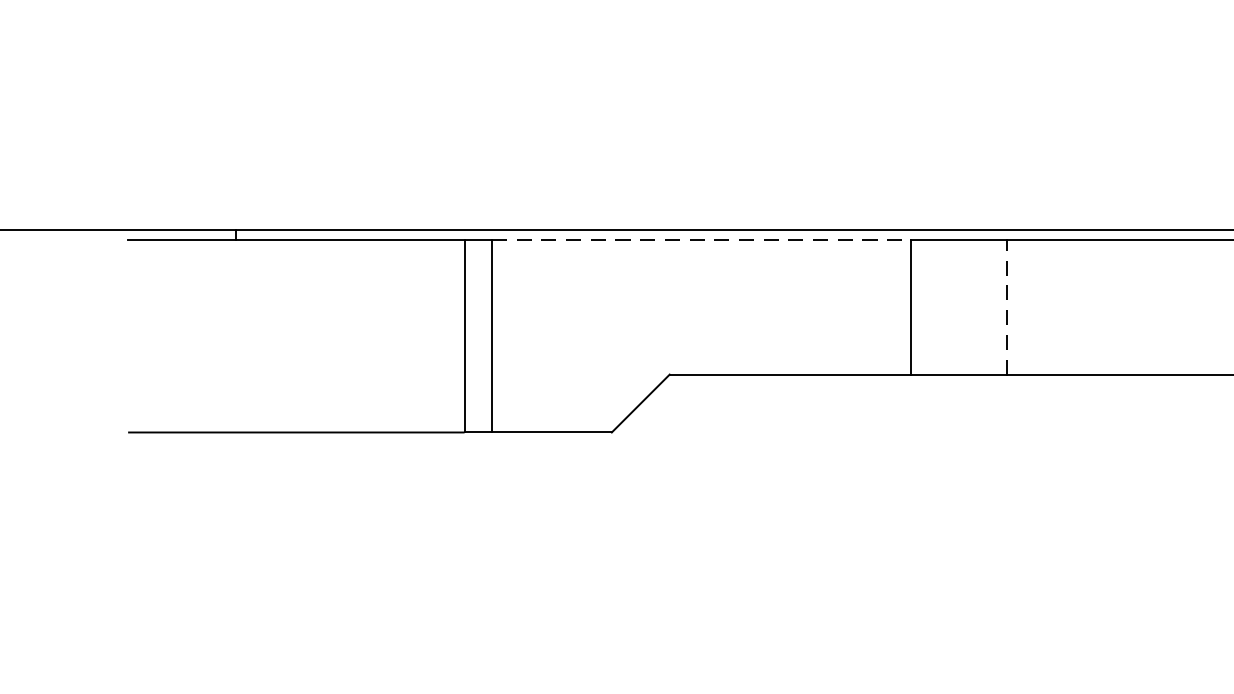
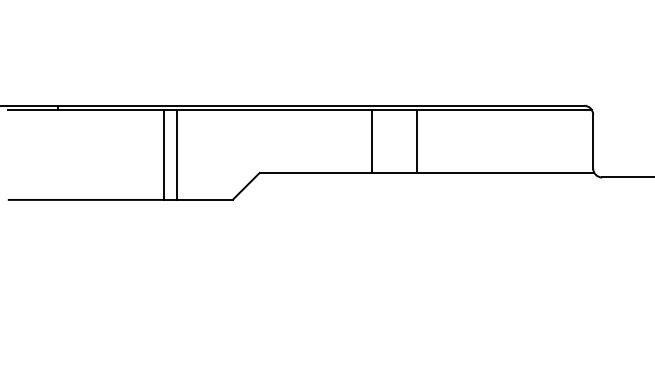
line: (701, 240) -> (274, 110), dashed -> solid
line: (1007, 306) -> (416, 141), dashed -> solid

